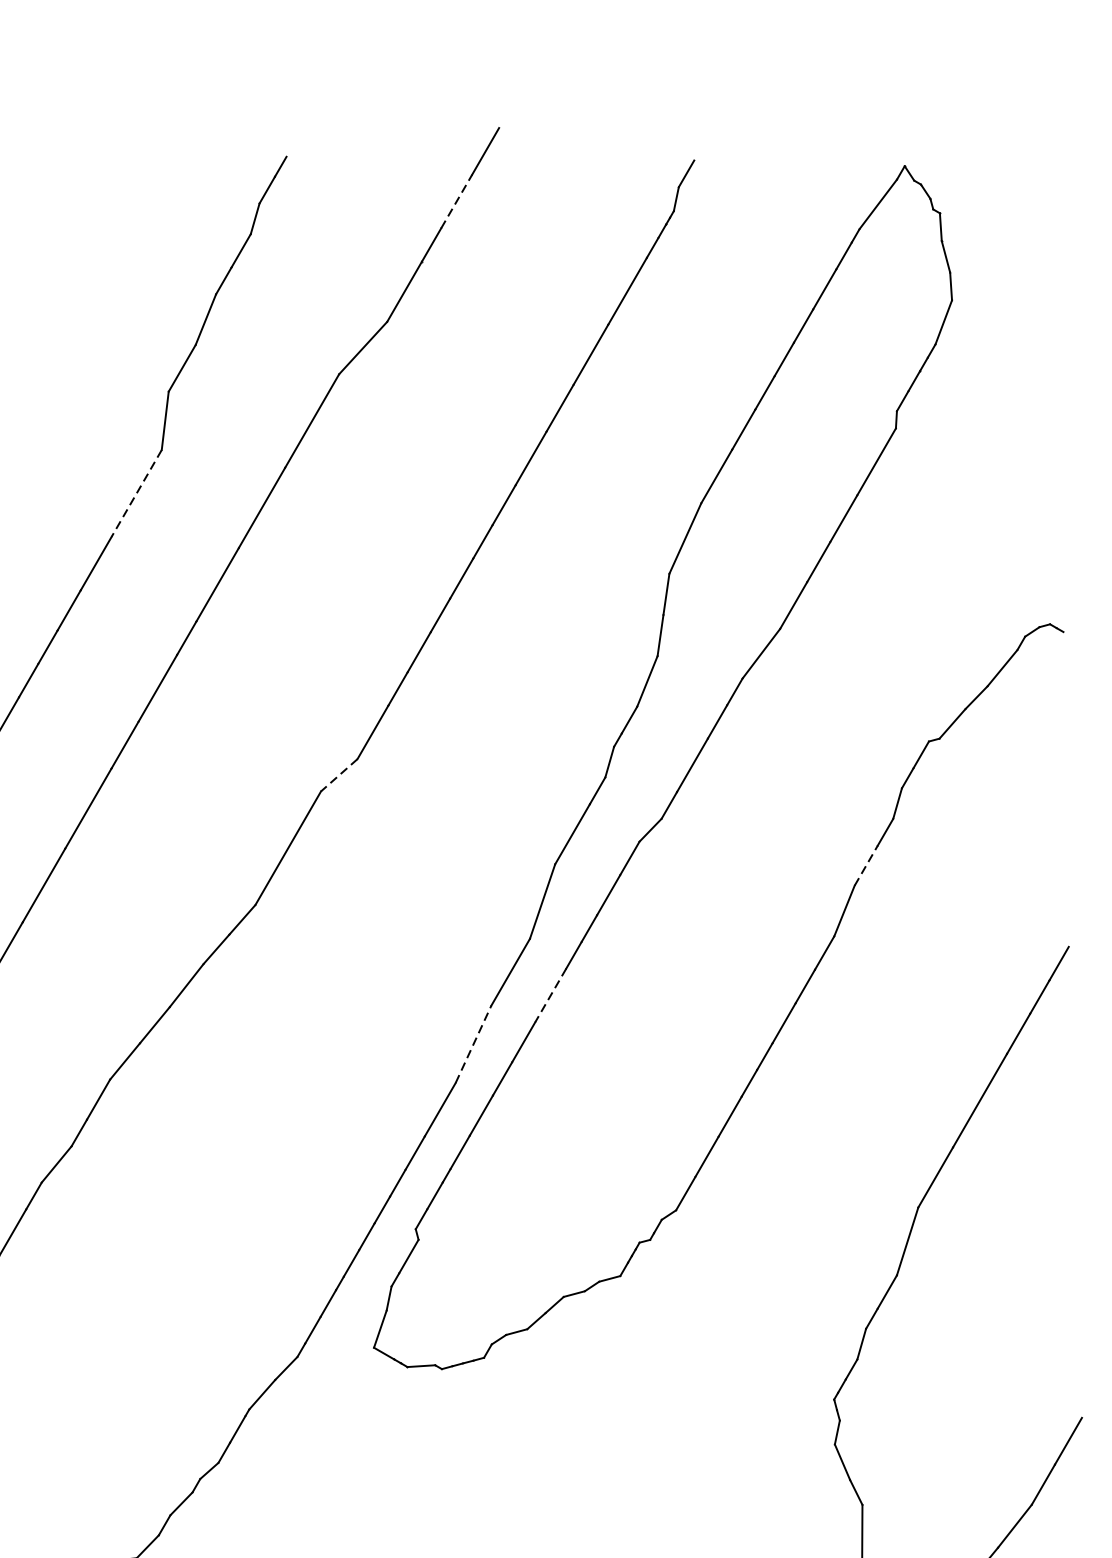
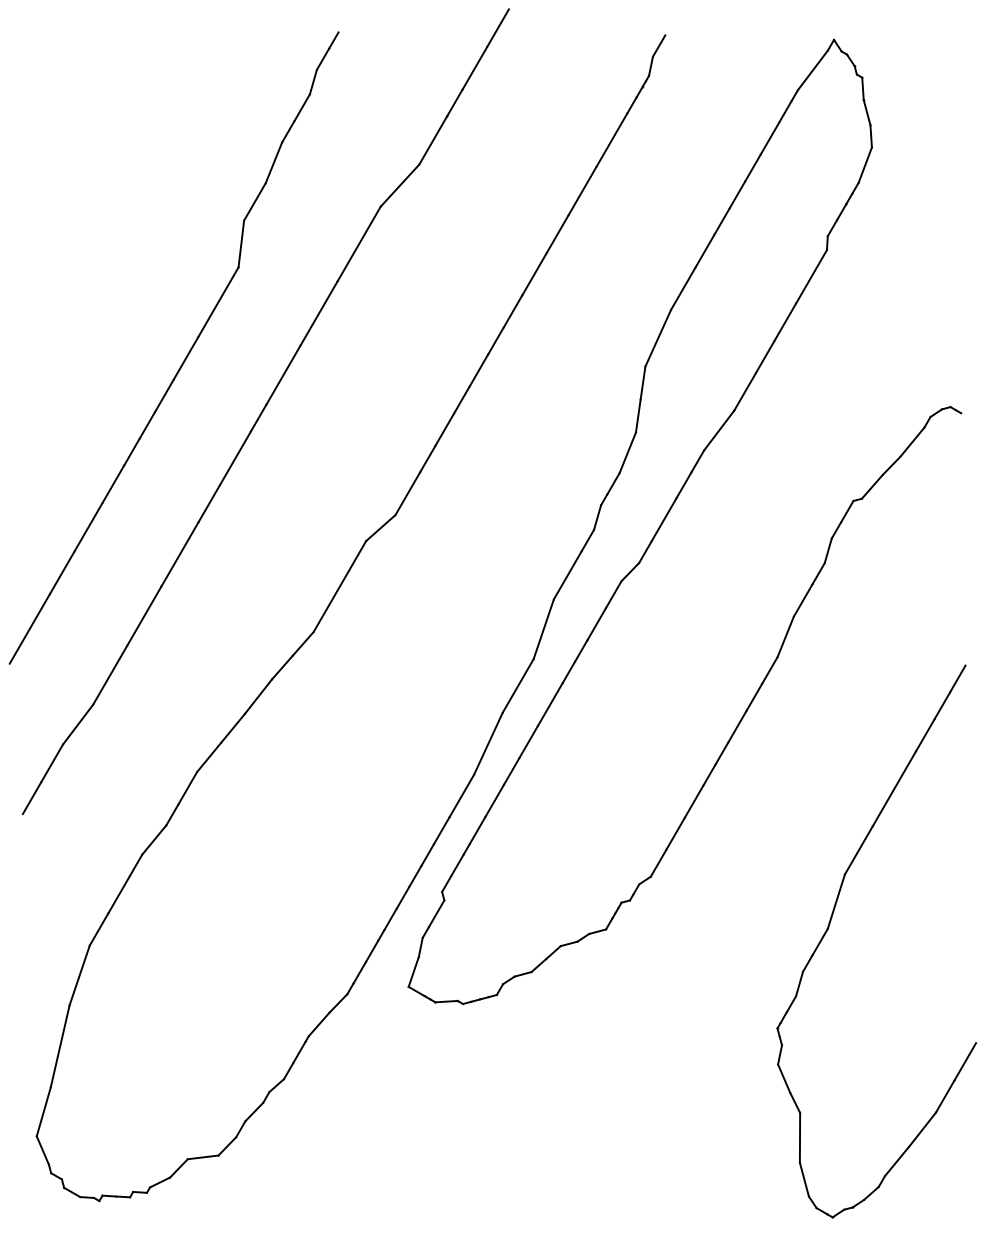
line: (456, 201) -> (474, 68), dashed -> solid
line: (136, 493) -> (218, 302), dashed -> solid
line: (338, 775) -> (380, 528), dashed -> solid
line: (866, 865) -> (803, 600), dashed -> solid
line: (550, 995) -> (550, 704), dashed -> solid
line: (473, 1044) -> (488, 743), dashed -> solid

